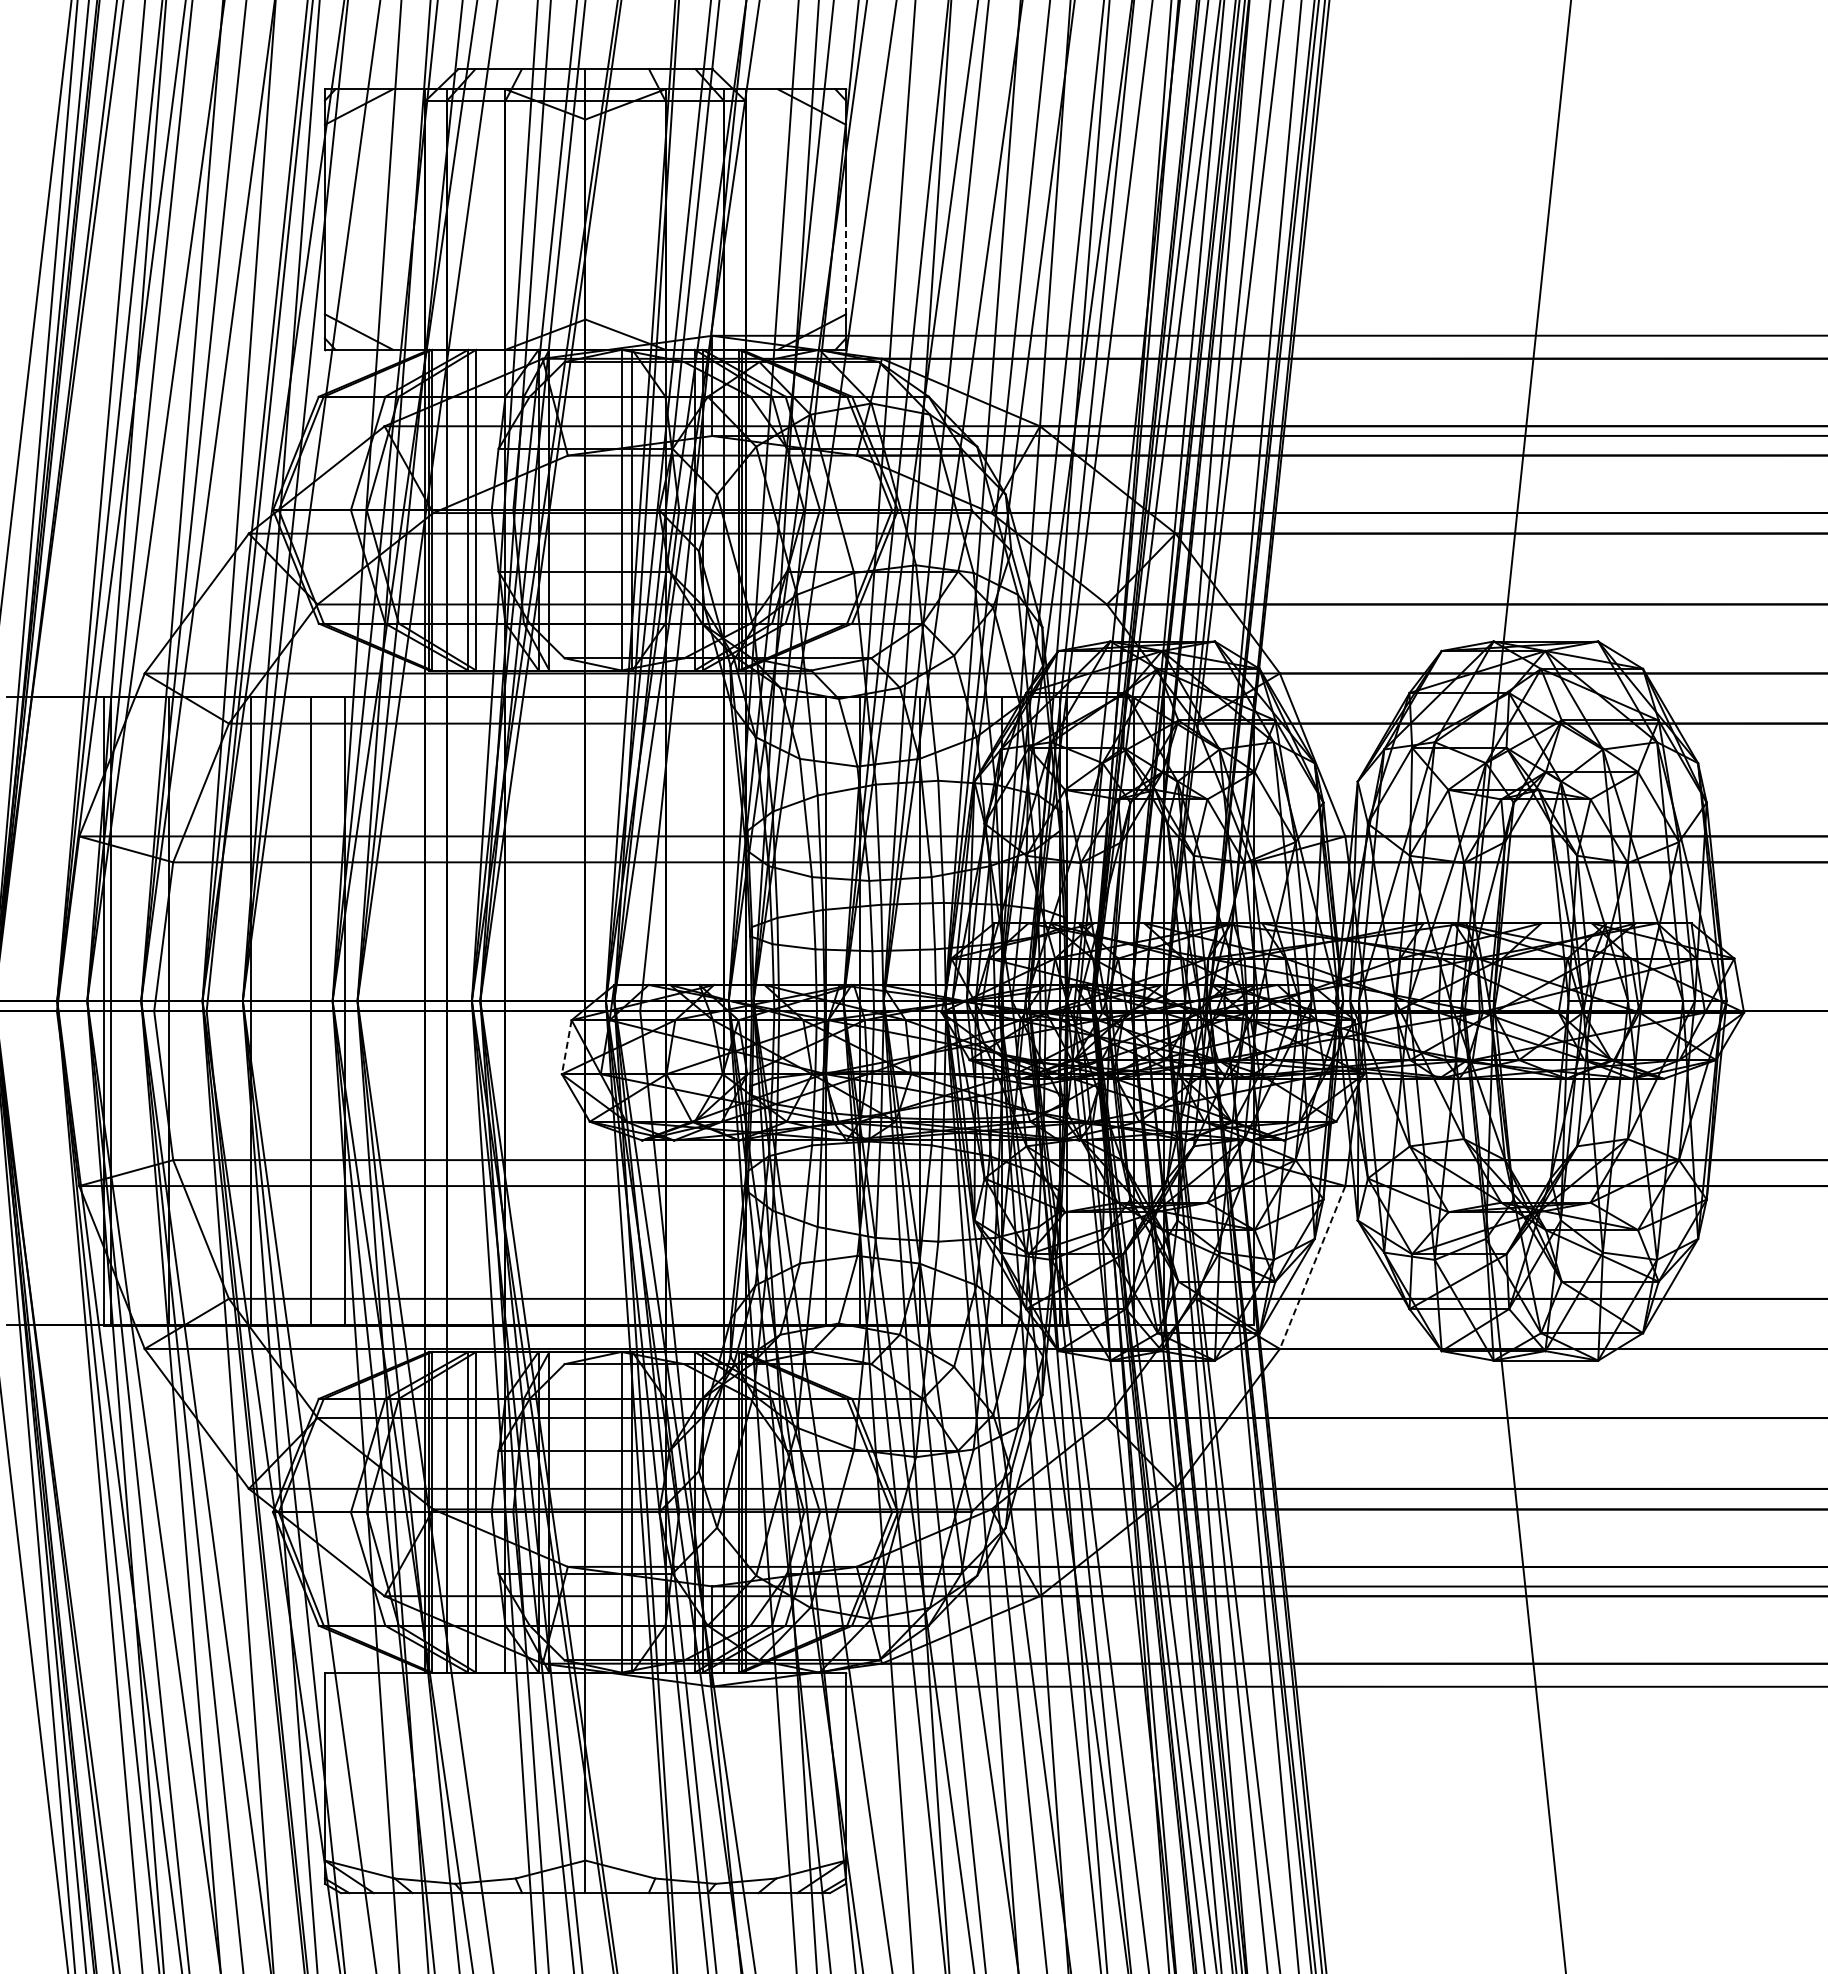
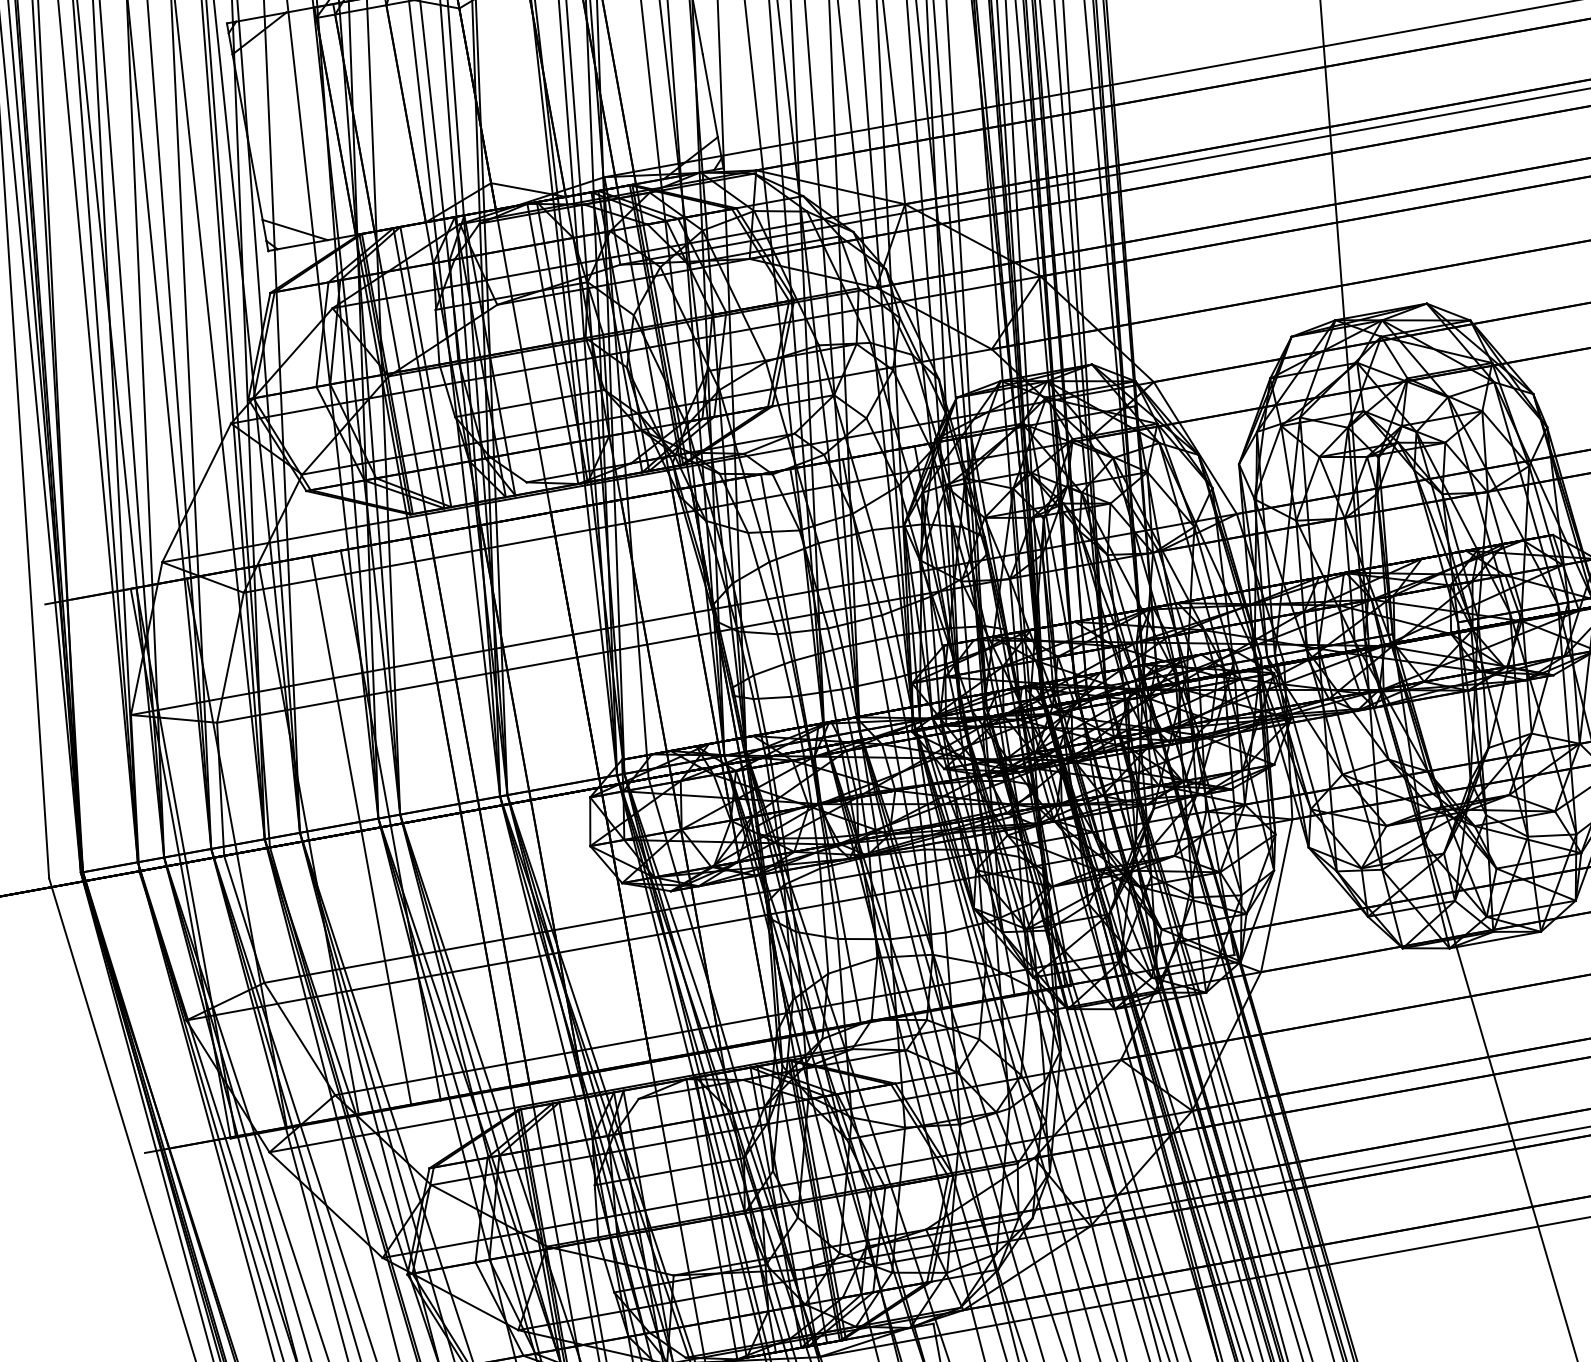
line: (846, 267) -> (710, 96), dashed -> solid
line: (566, 1047) -> (590, 822), dashed -> solid
line: (1312, 1267) -> (1276, 895), dashed -> solid

